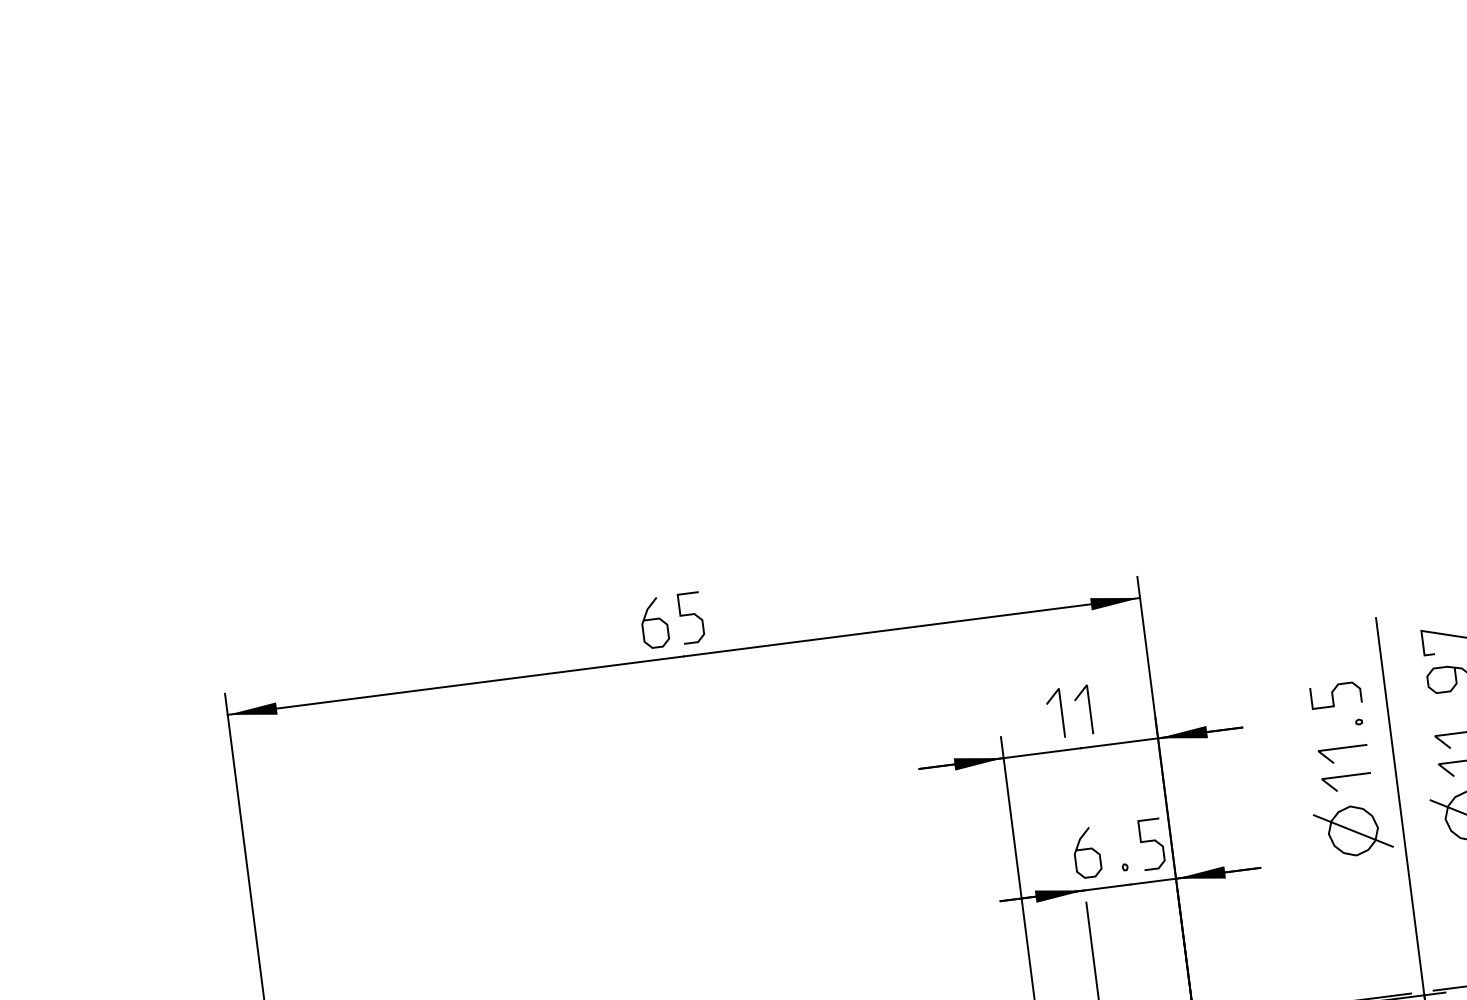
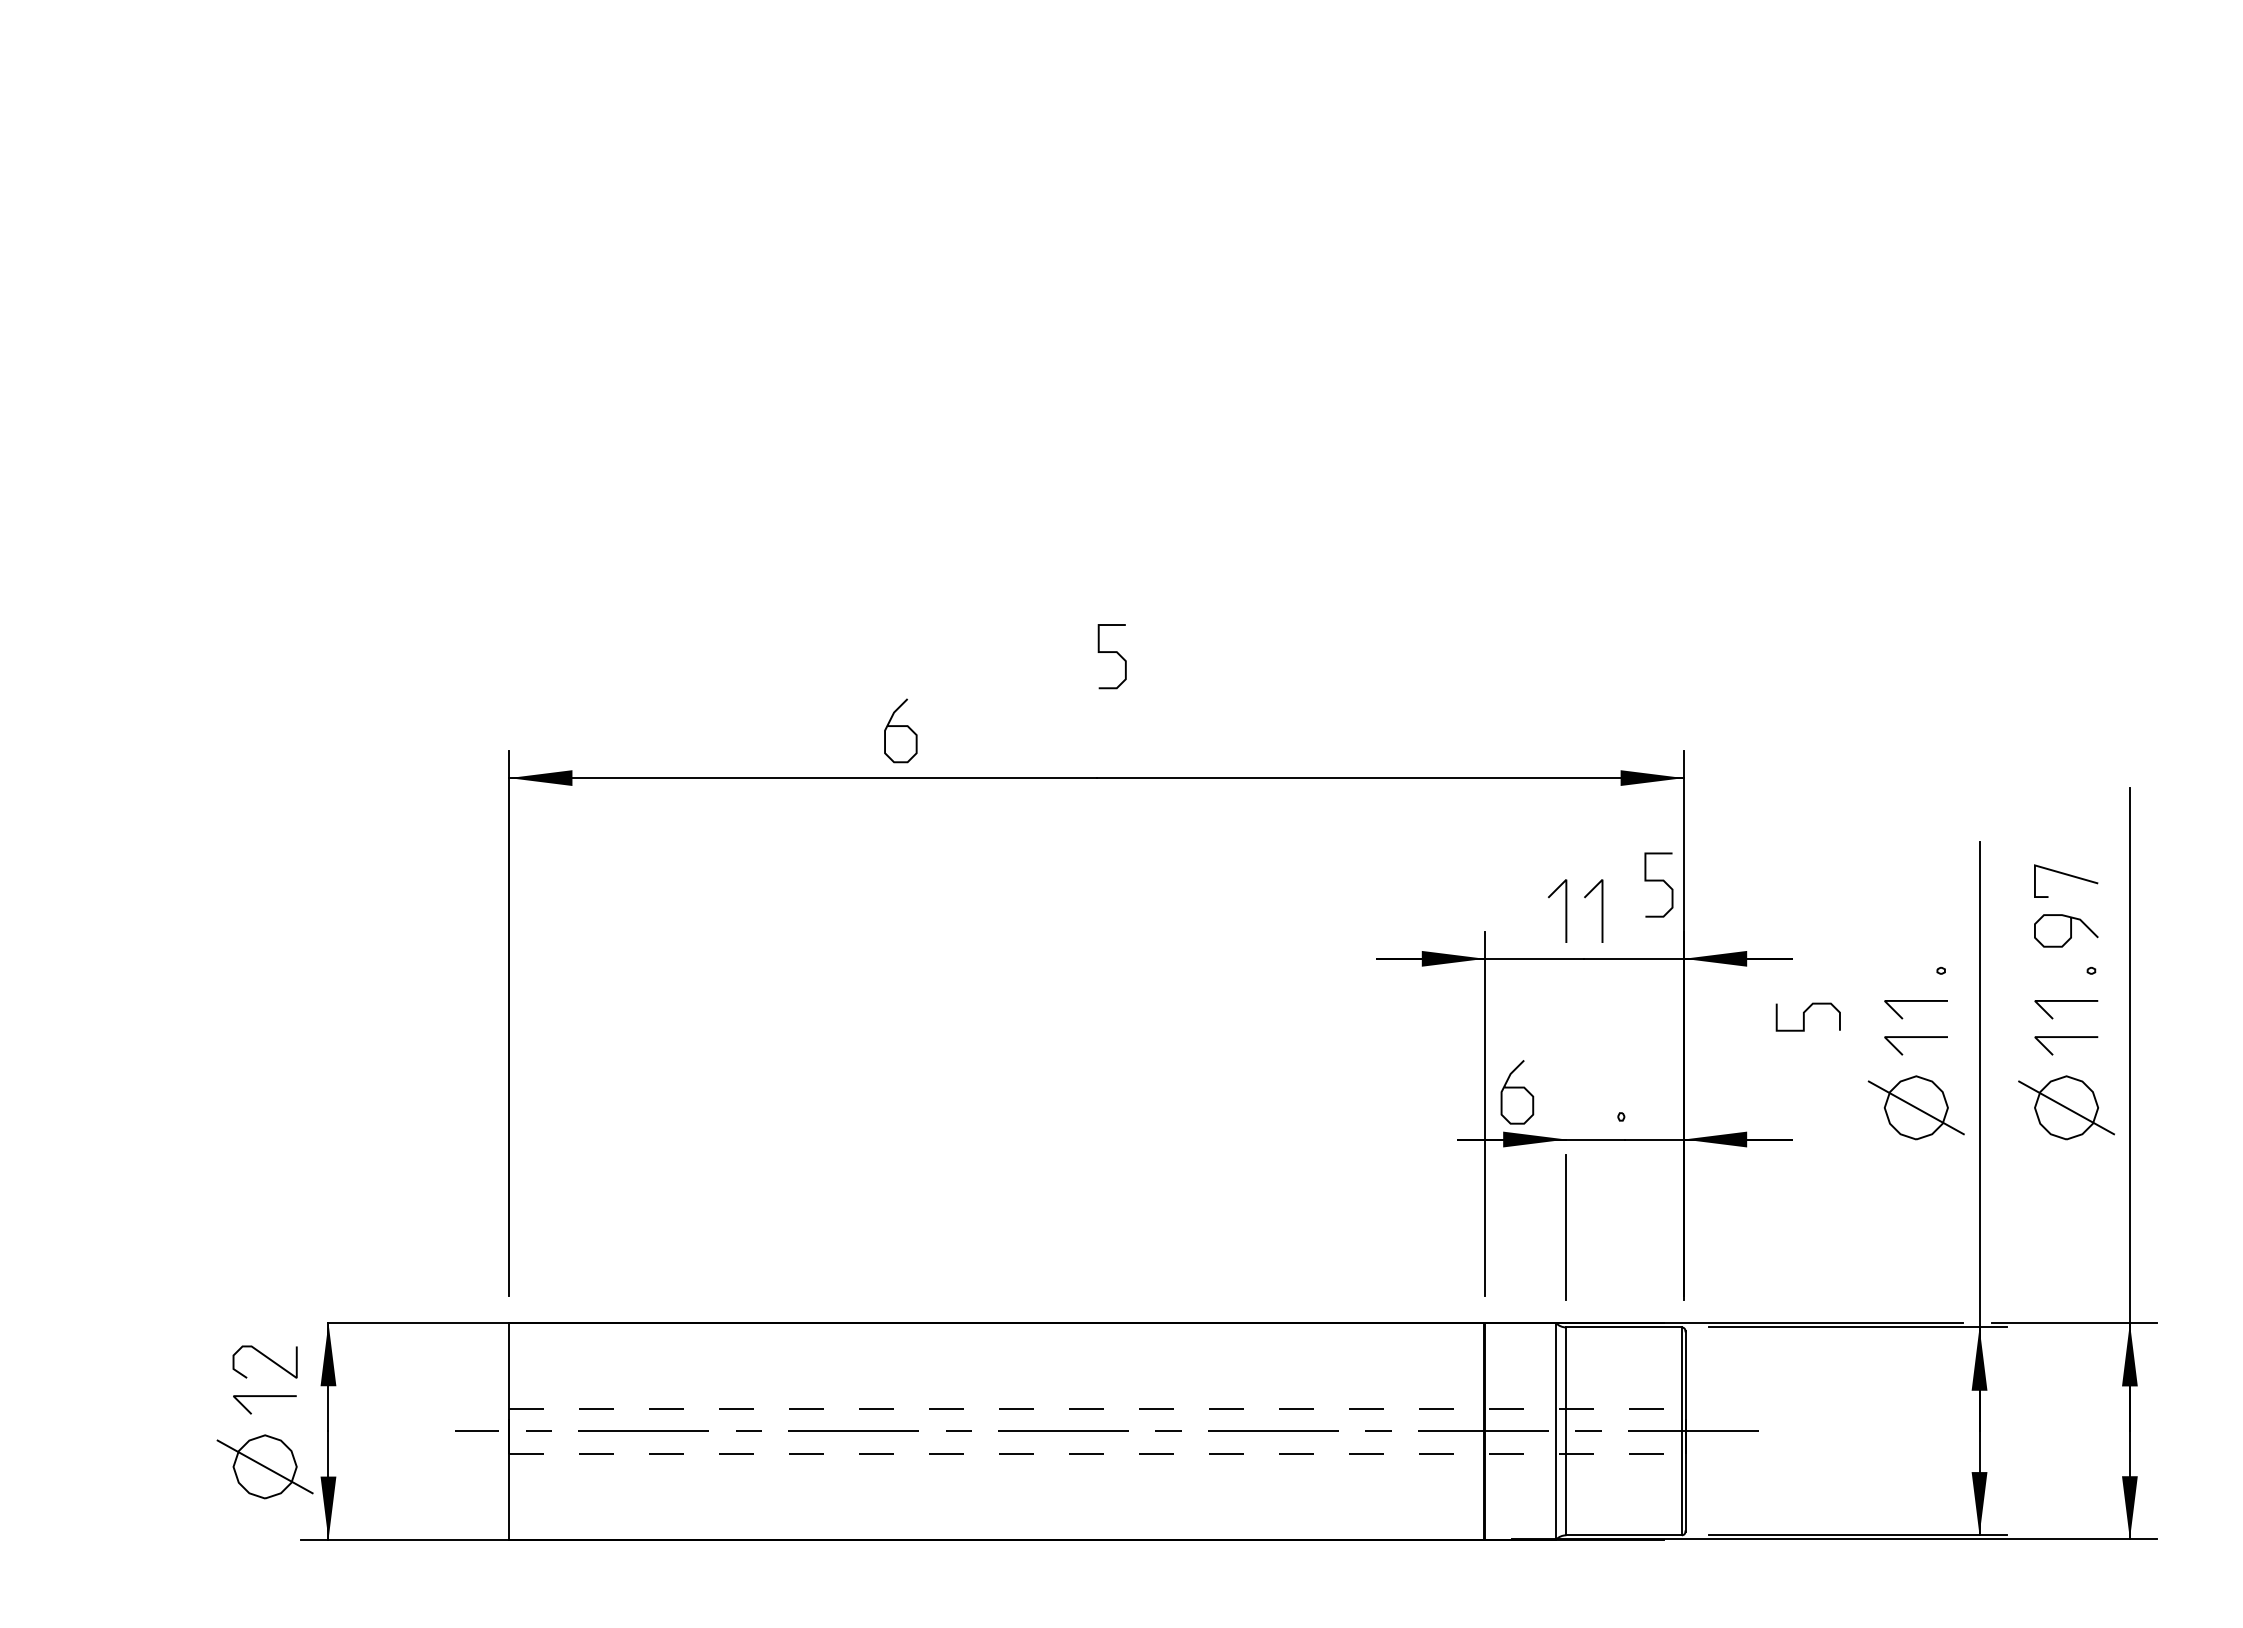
curve: (690, 614) -> (1111, 652), moved
curve: (653, 619) -> (900, 726), moved
curve: (1332, 695) -> (1804, 1016), moved
curve: (1151, 841) -> (1658, 881), moved
curve: (1086, 849) -> (1517, 1088), moved

